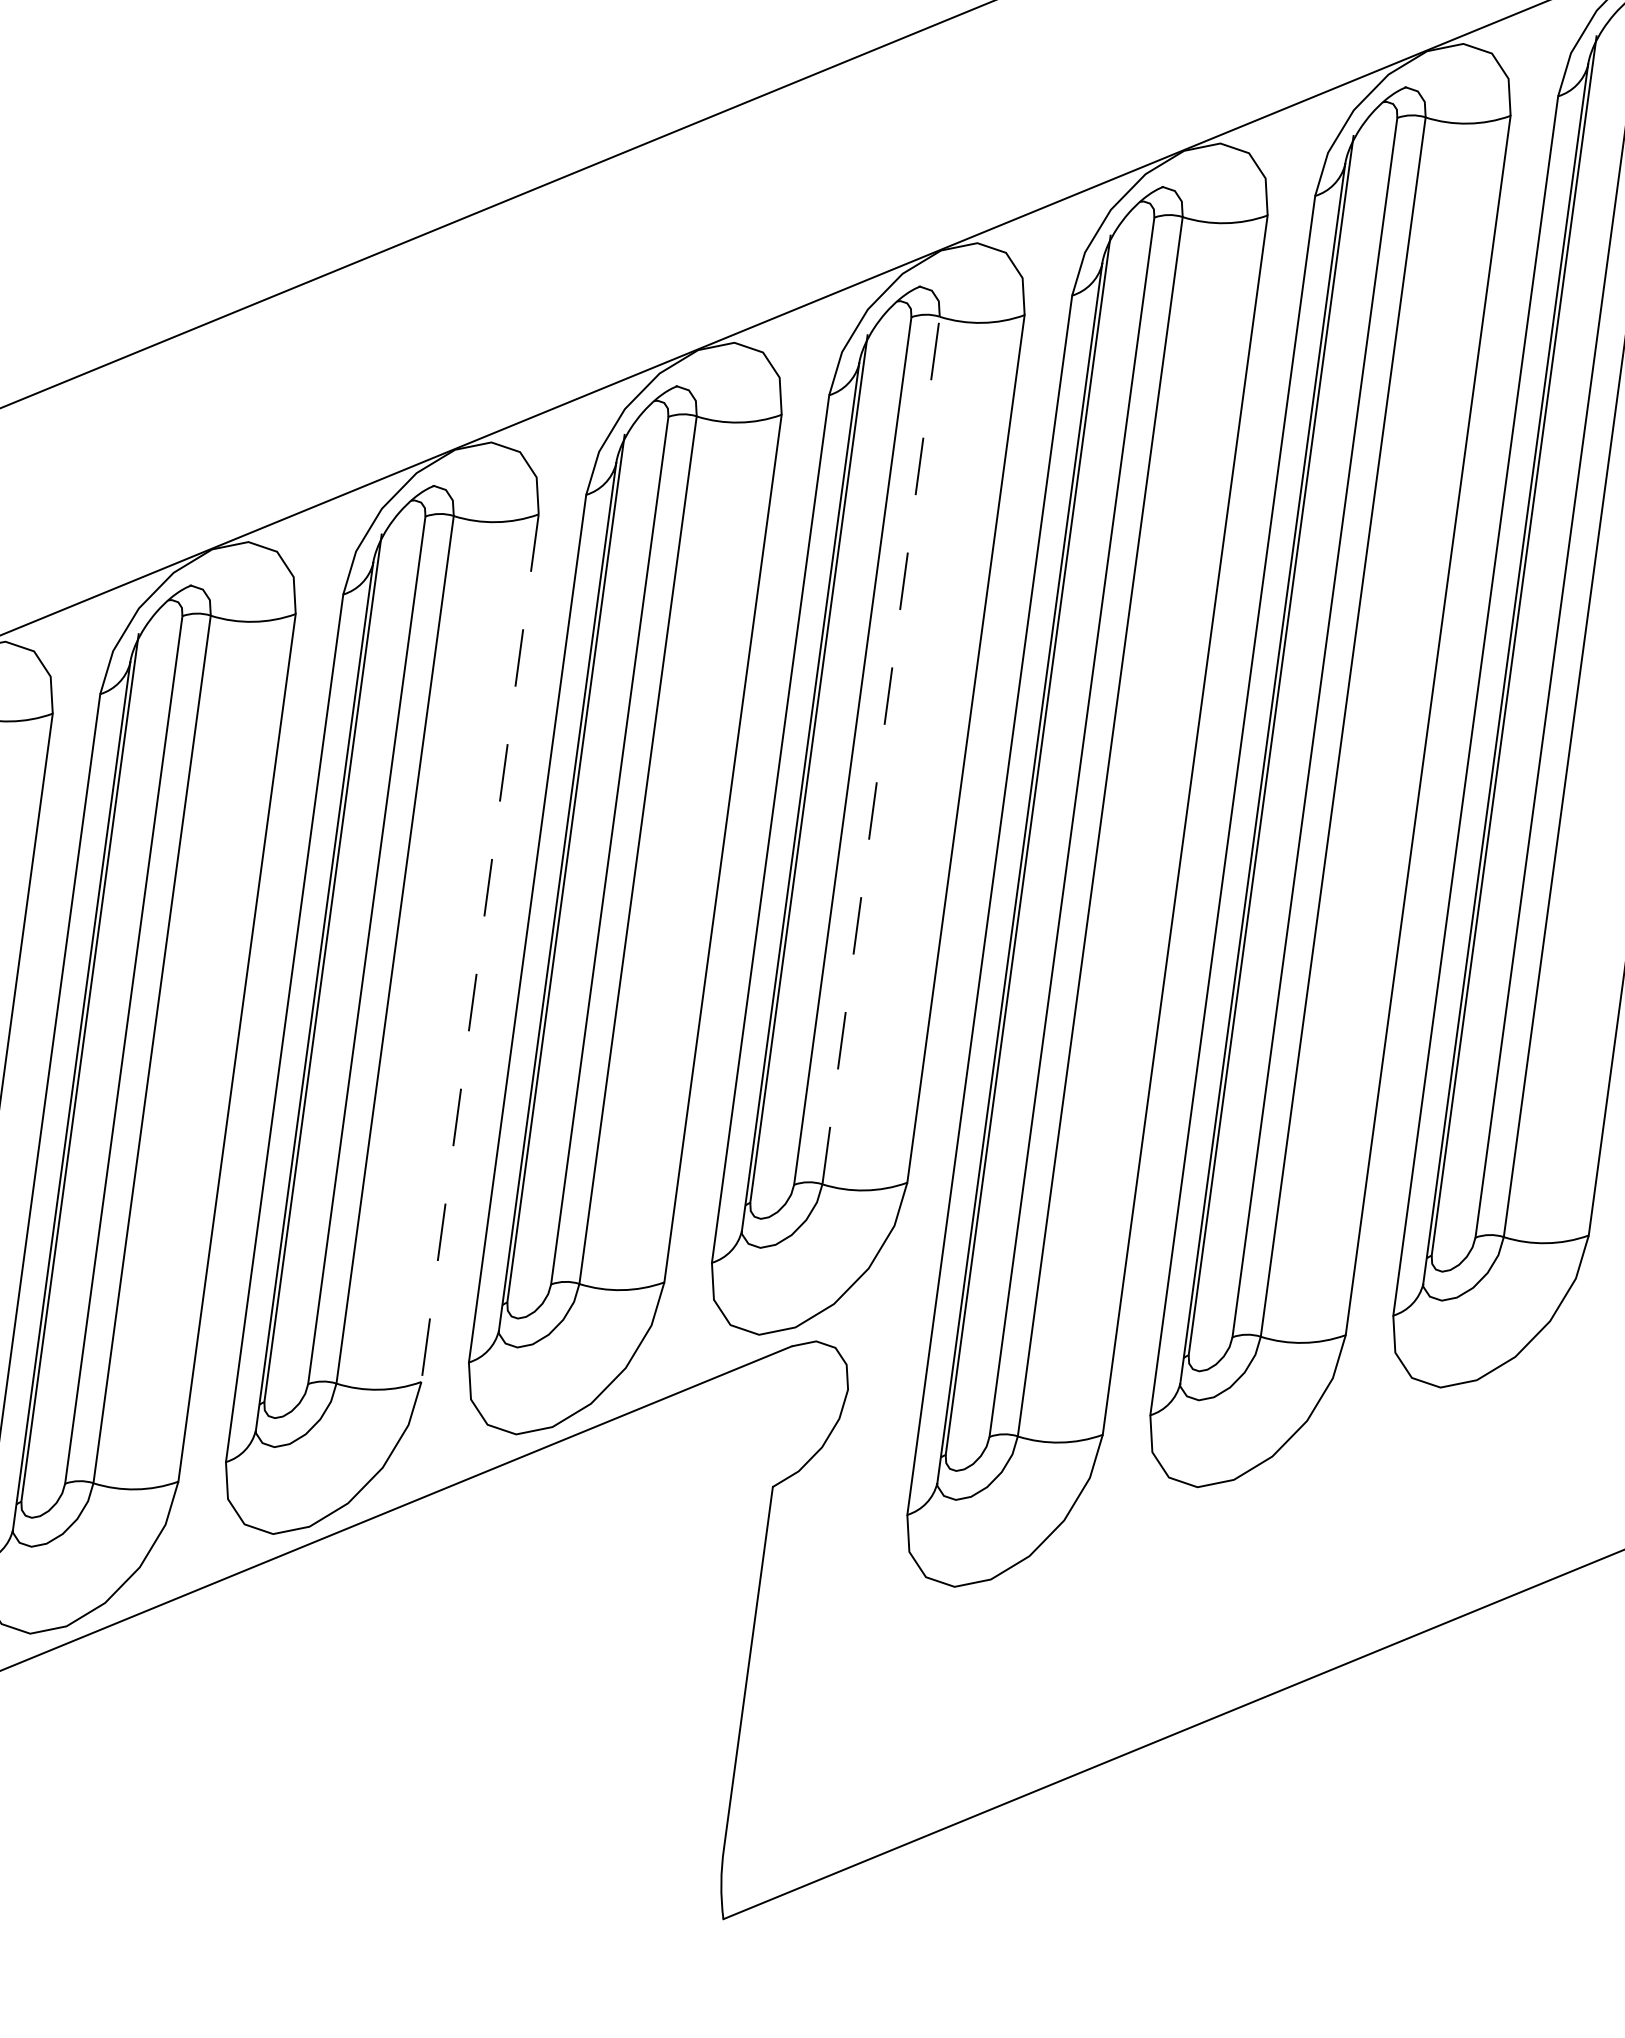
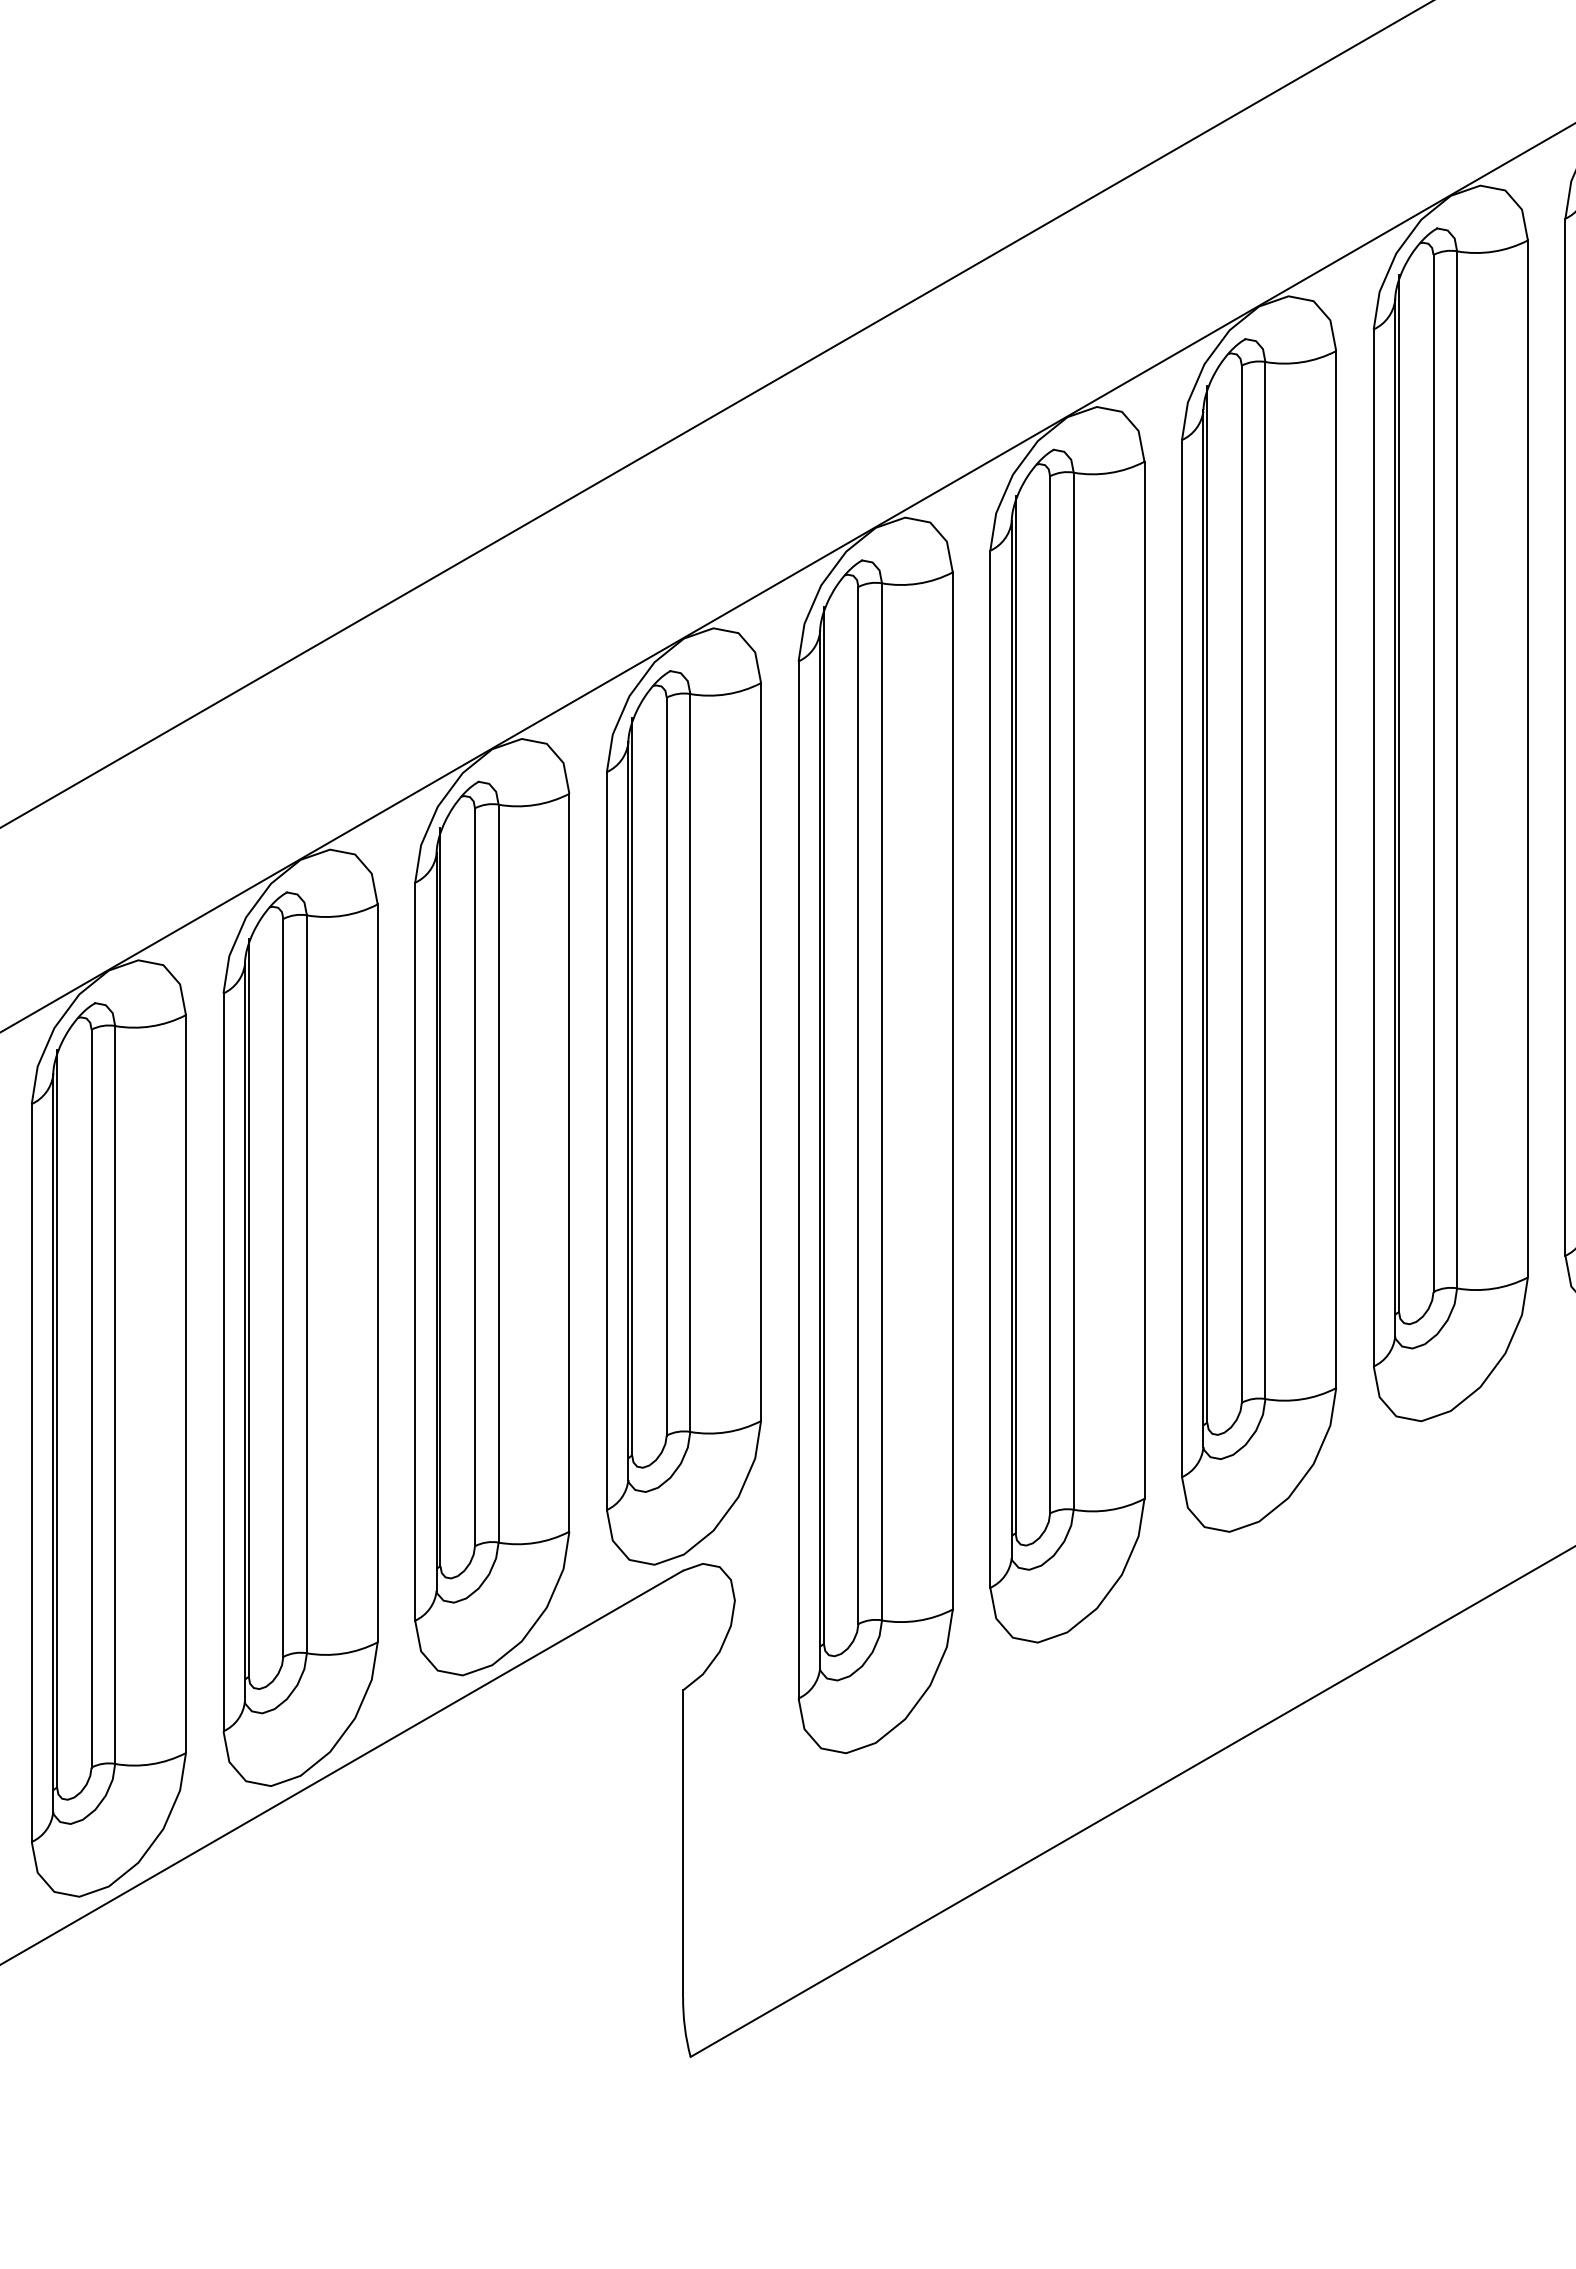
line: (881, 749) -> (690, 1062), dashed -> solid
line: (479, 948) -> (377, 1273), dashed -> solid

